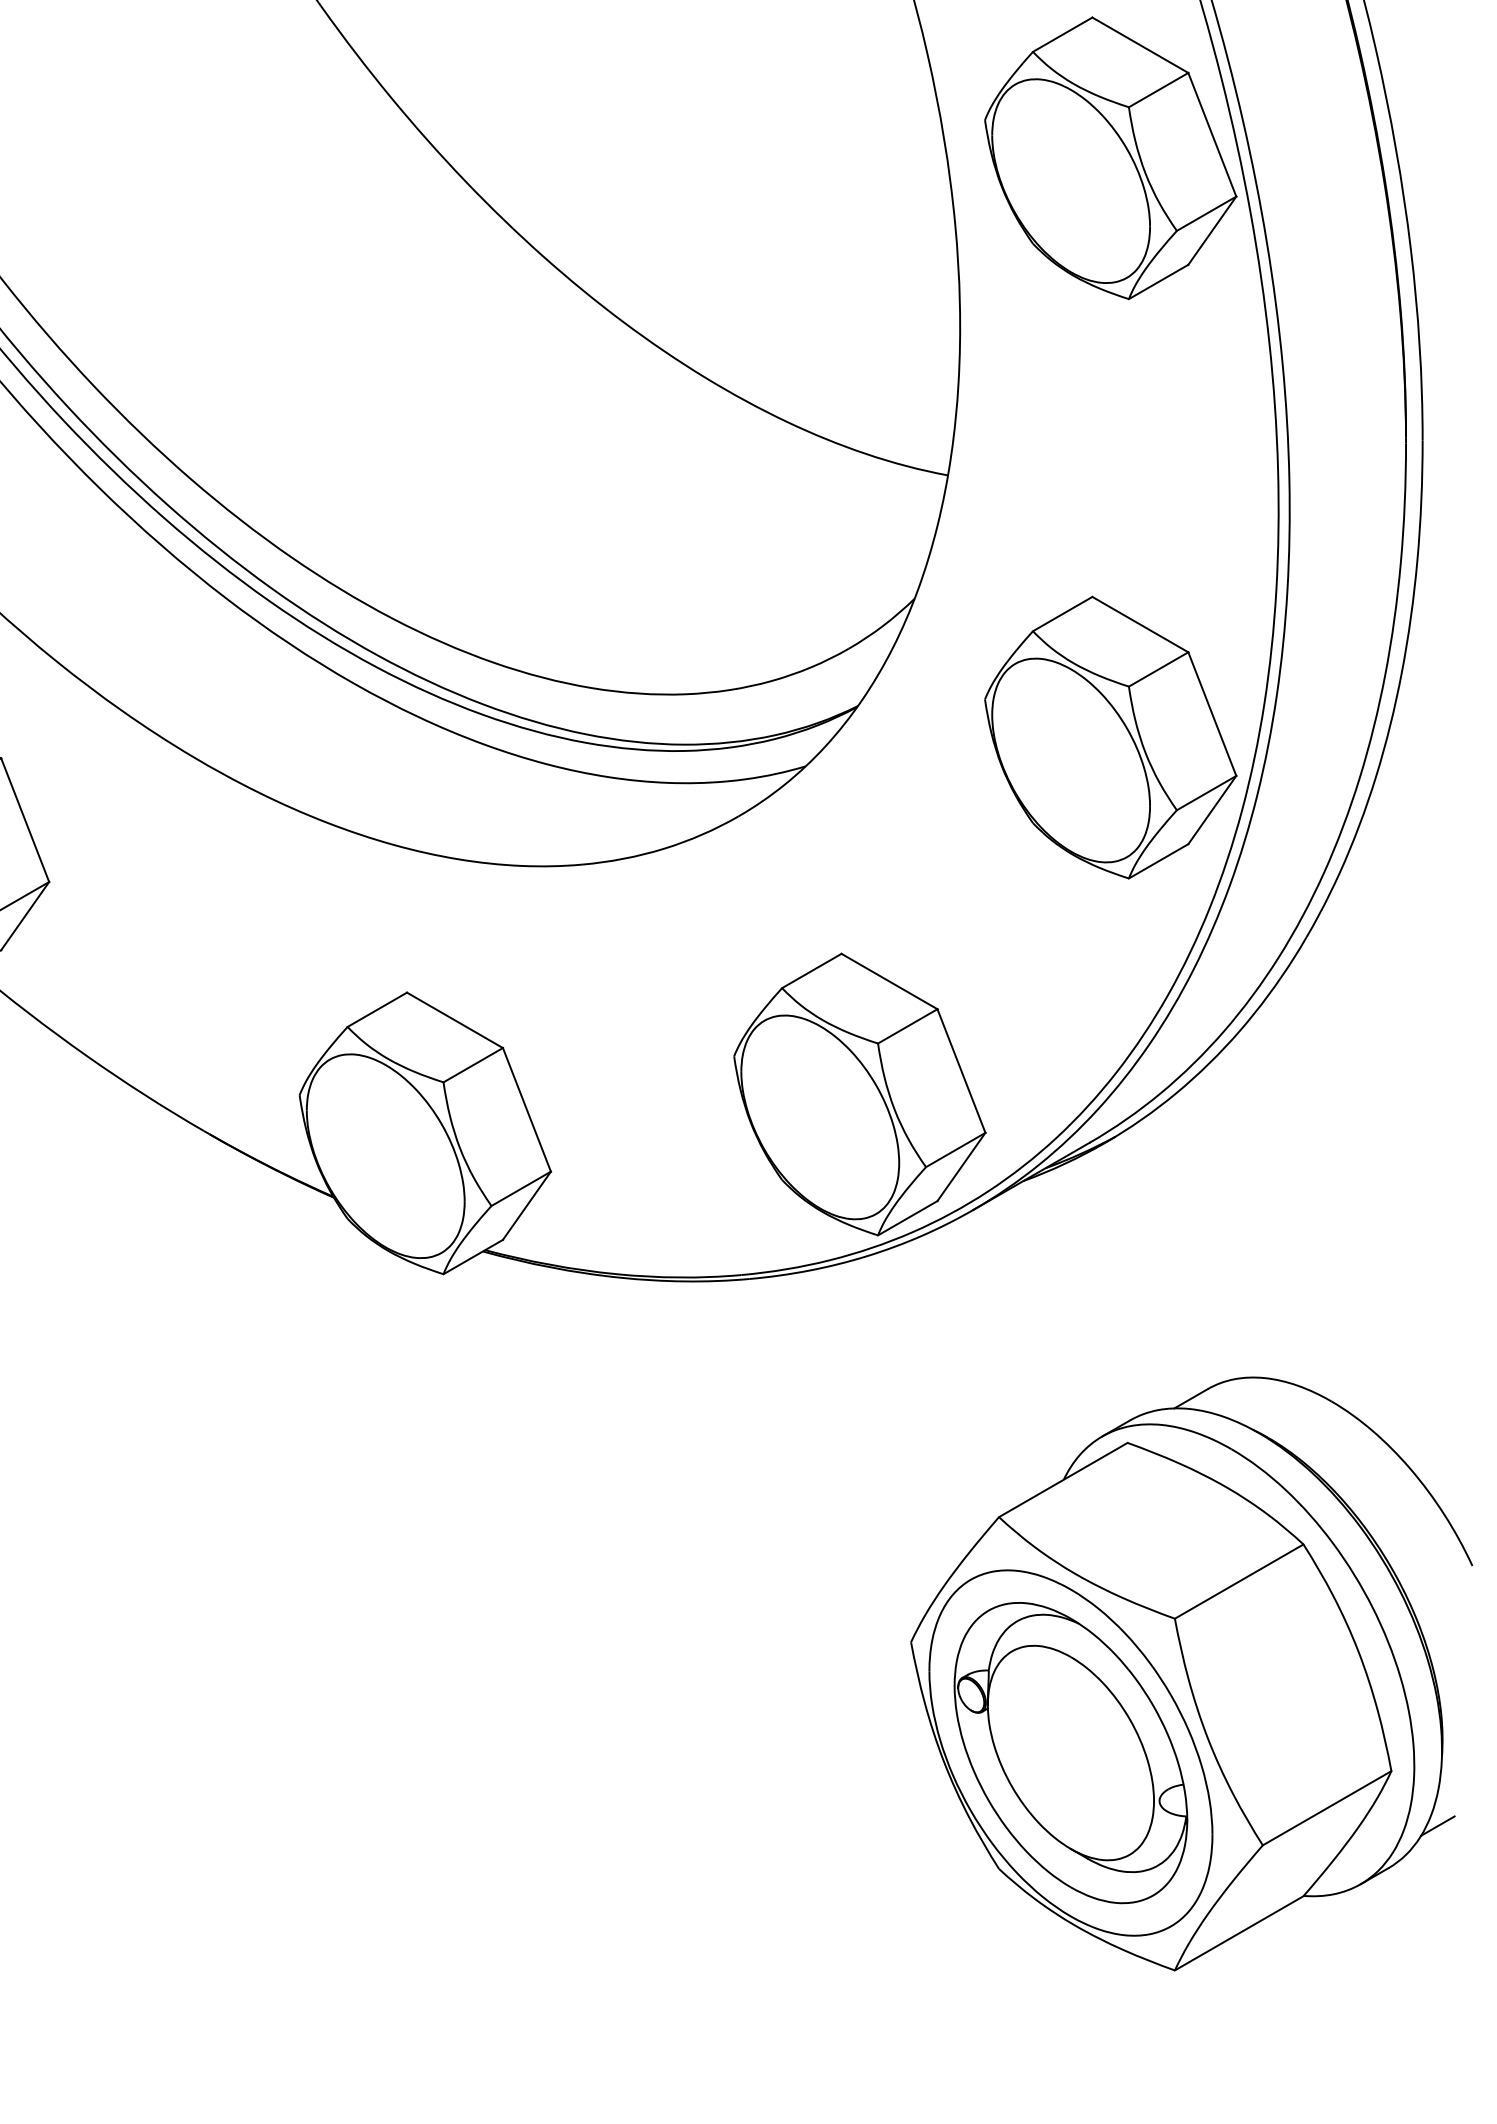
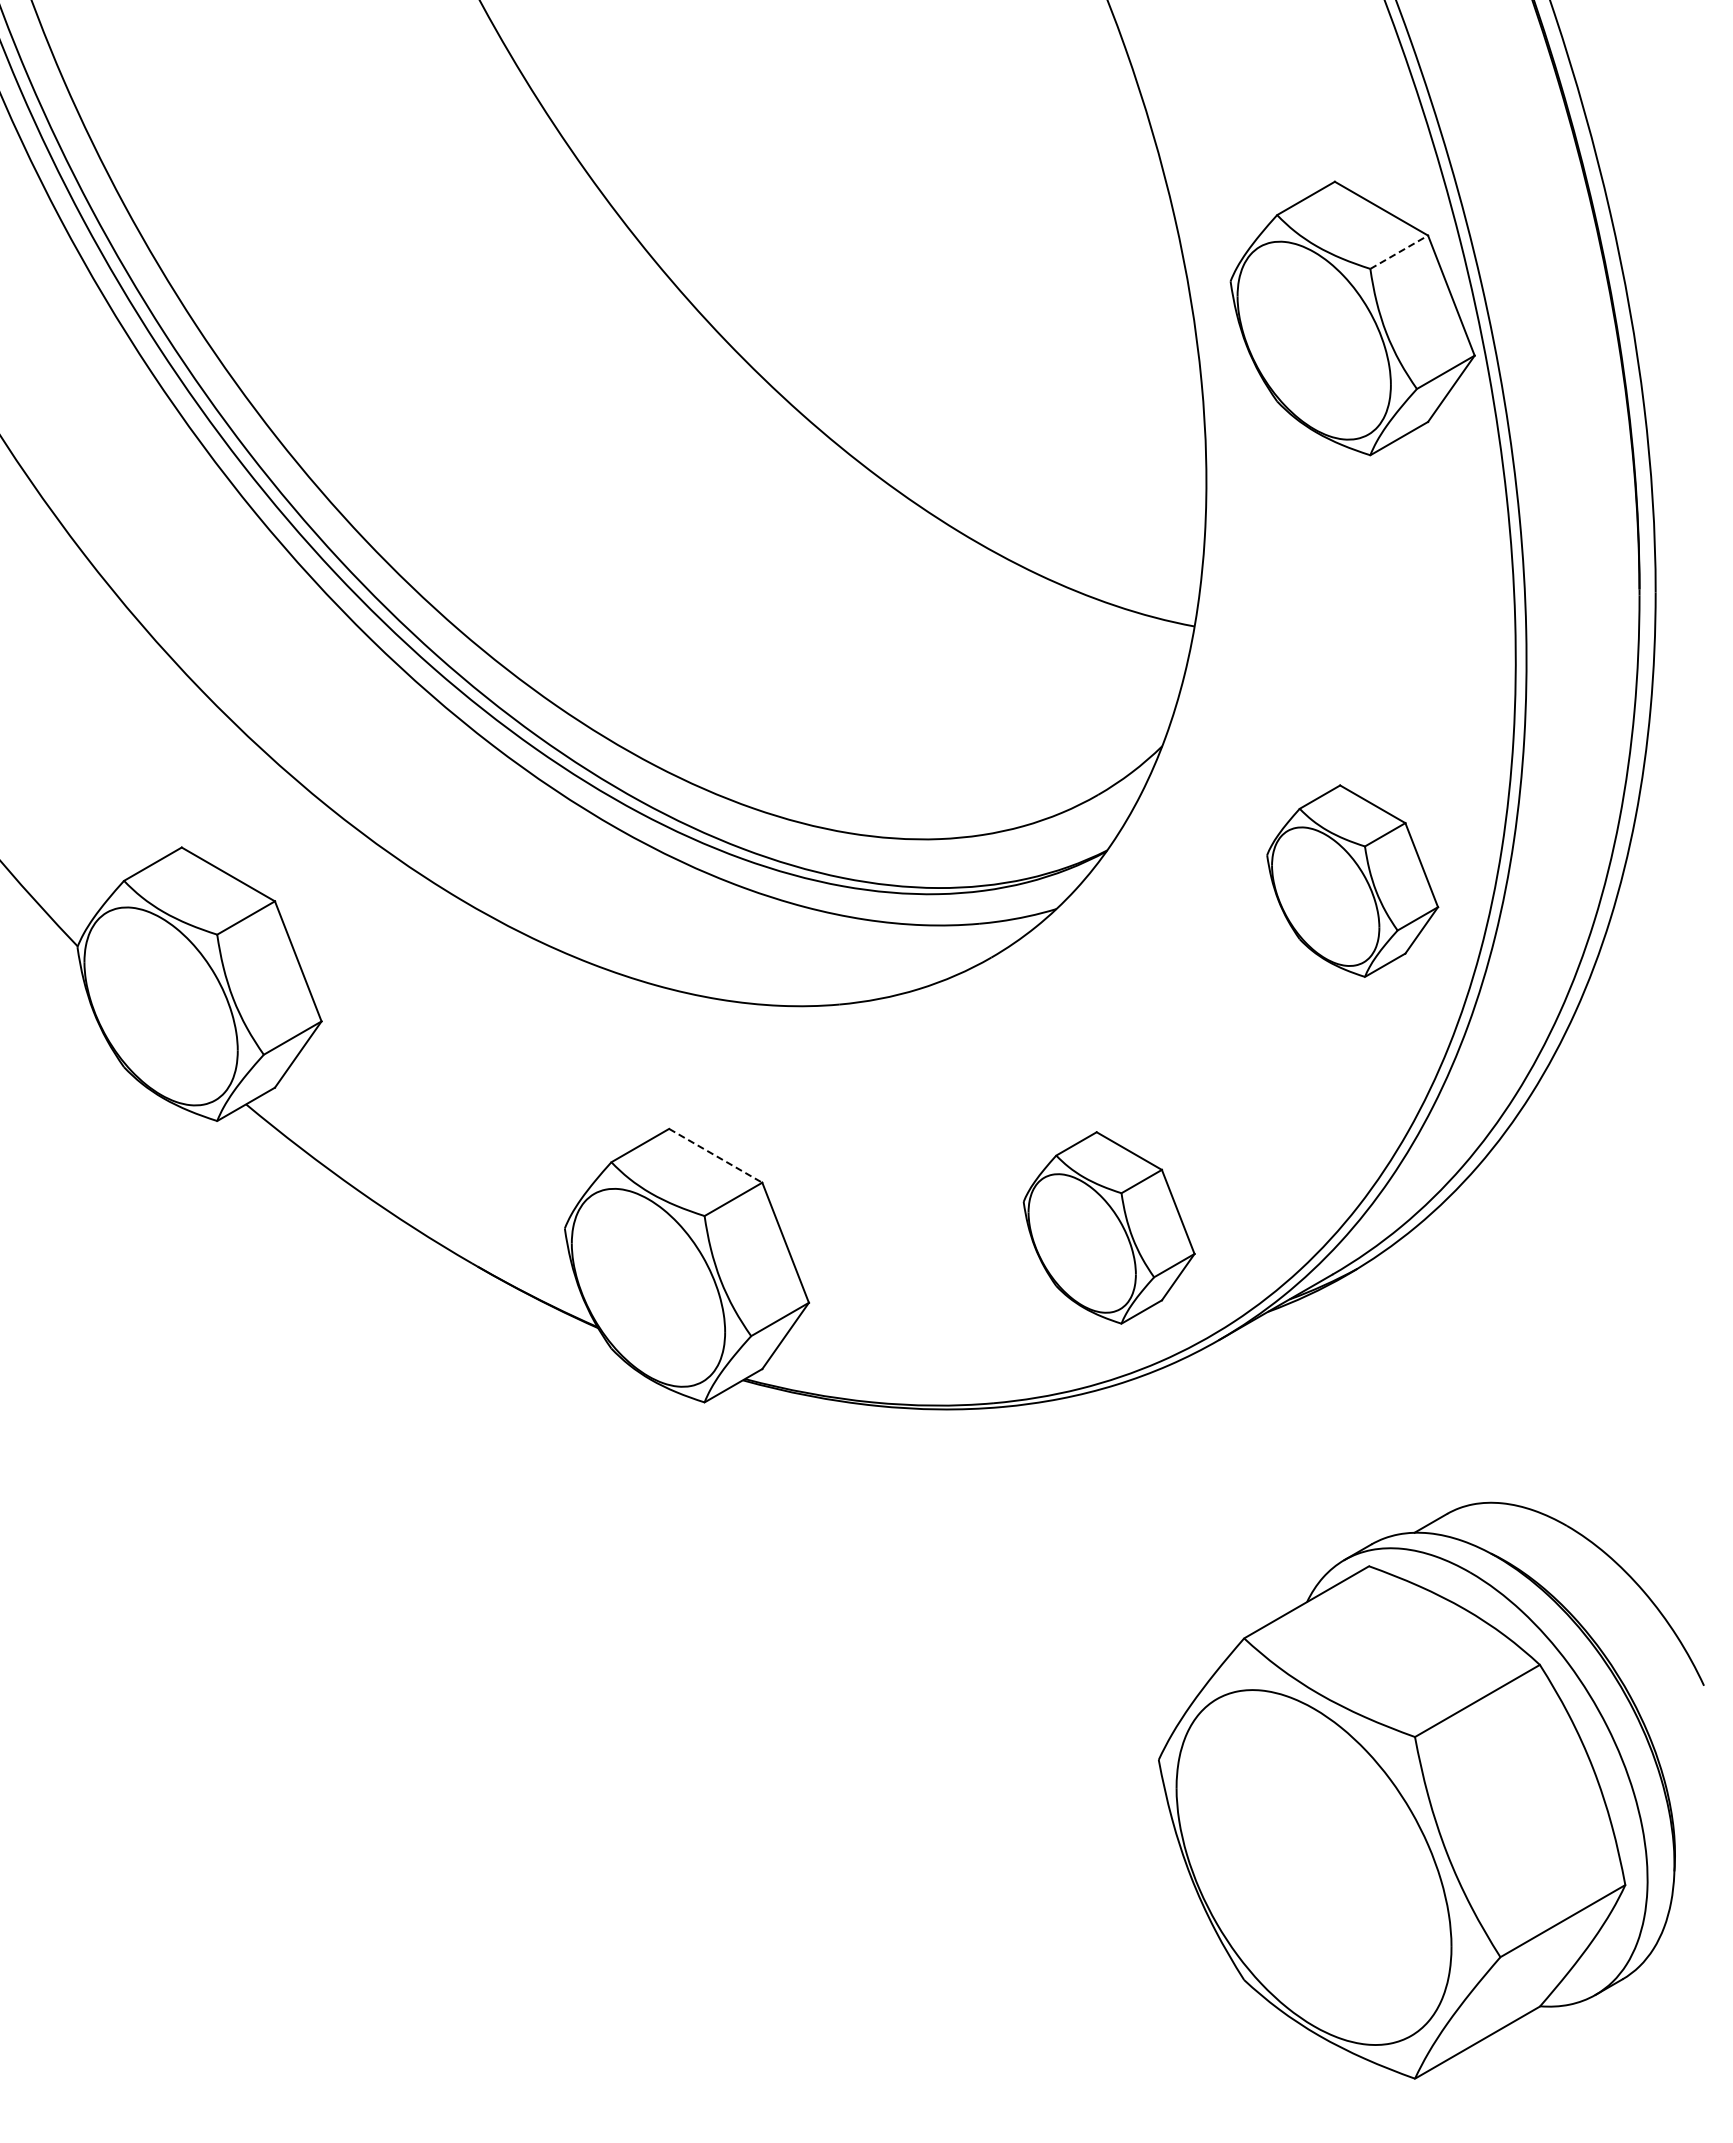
line: (1158, 89) -> (1399, 251), solid -> dashed
part: (1110, 736) -> (1352, 880), size x0.7
line: (454, 1020) -> (715, 1155), solid -> dashed
part: (860, 1094) -> (1109, 1227), size x0.7
part: (1070, 1753) -> (1313, 1867), removed
line: (1437, 1826) -> (1670, 1938), removed

